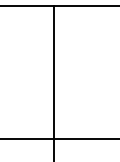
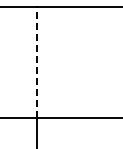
line: (53, 71) -> (36, 61), solid -> dashed

